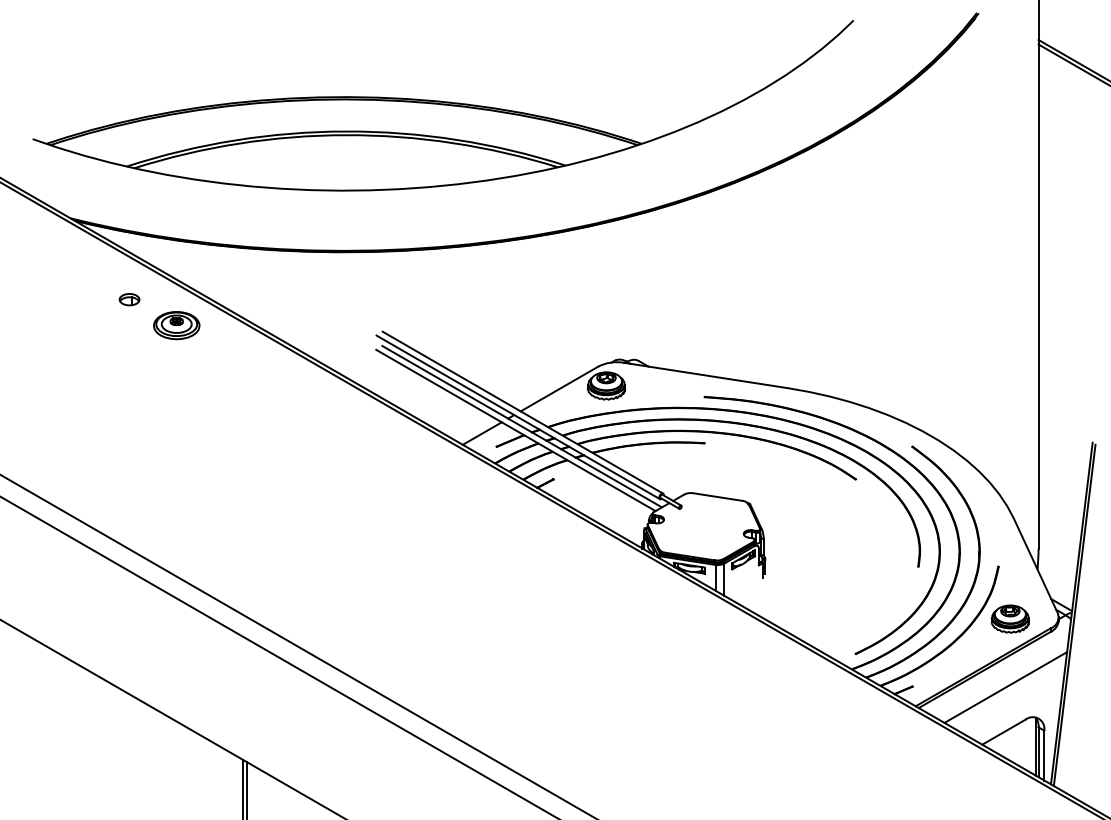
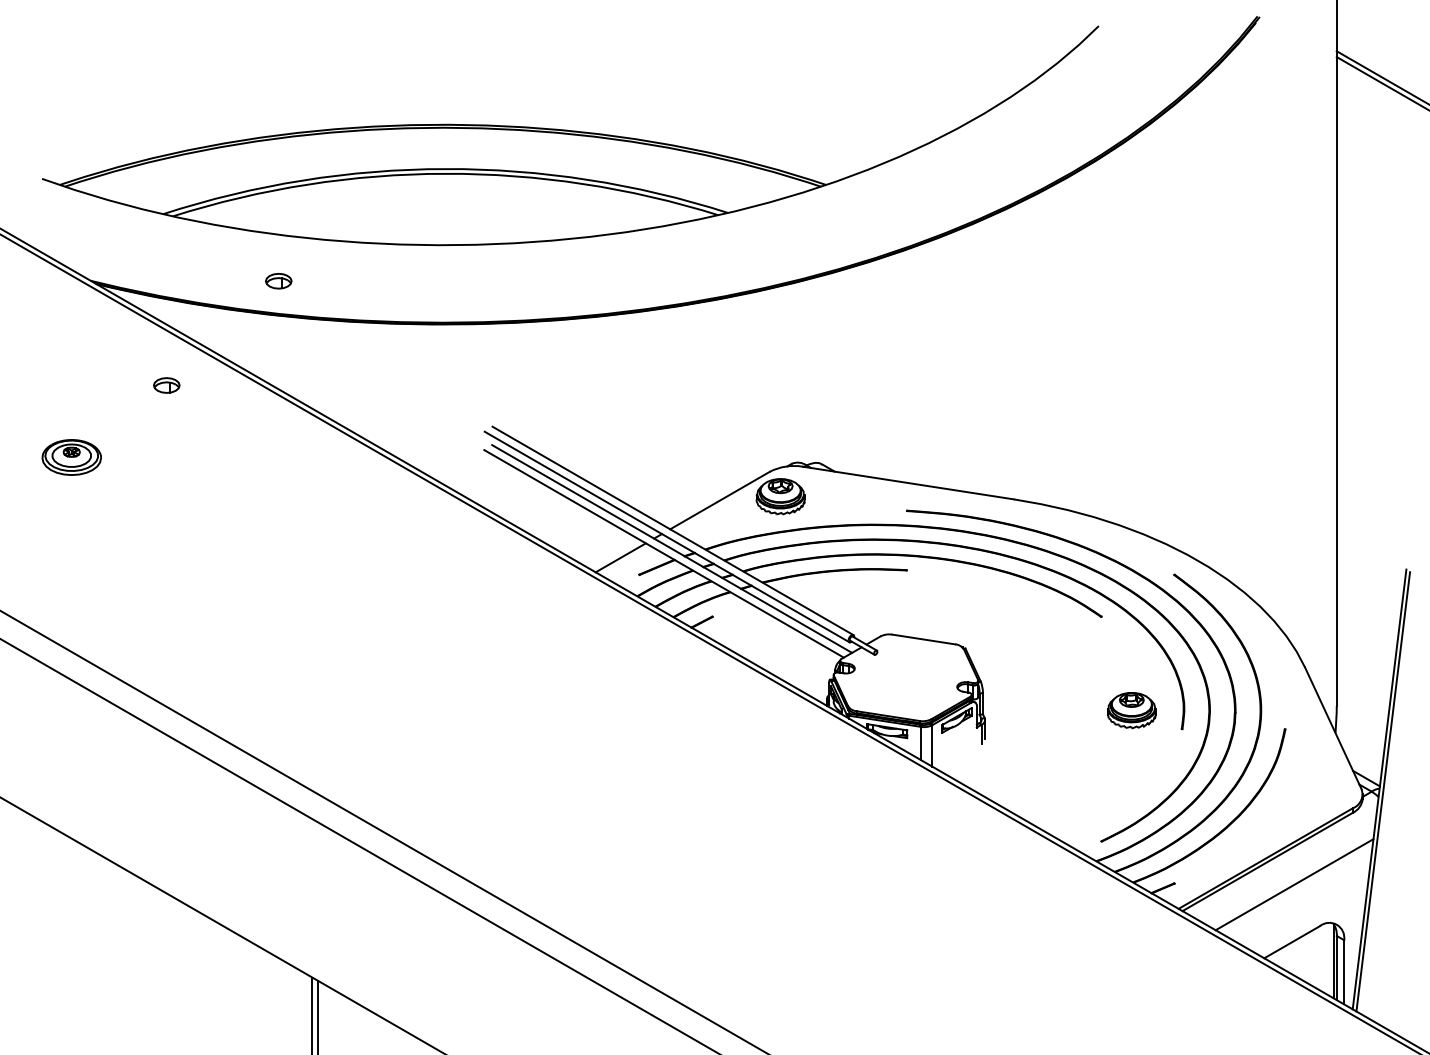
part: (216, 218) -> (278, 281), added
part: (176, 325) -> (71, 457), moved
part: (1009, 618) -> (1130, 709), moved

